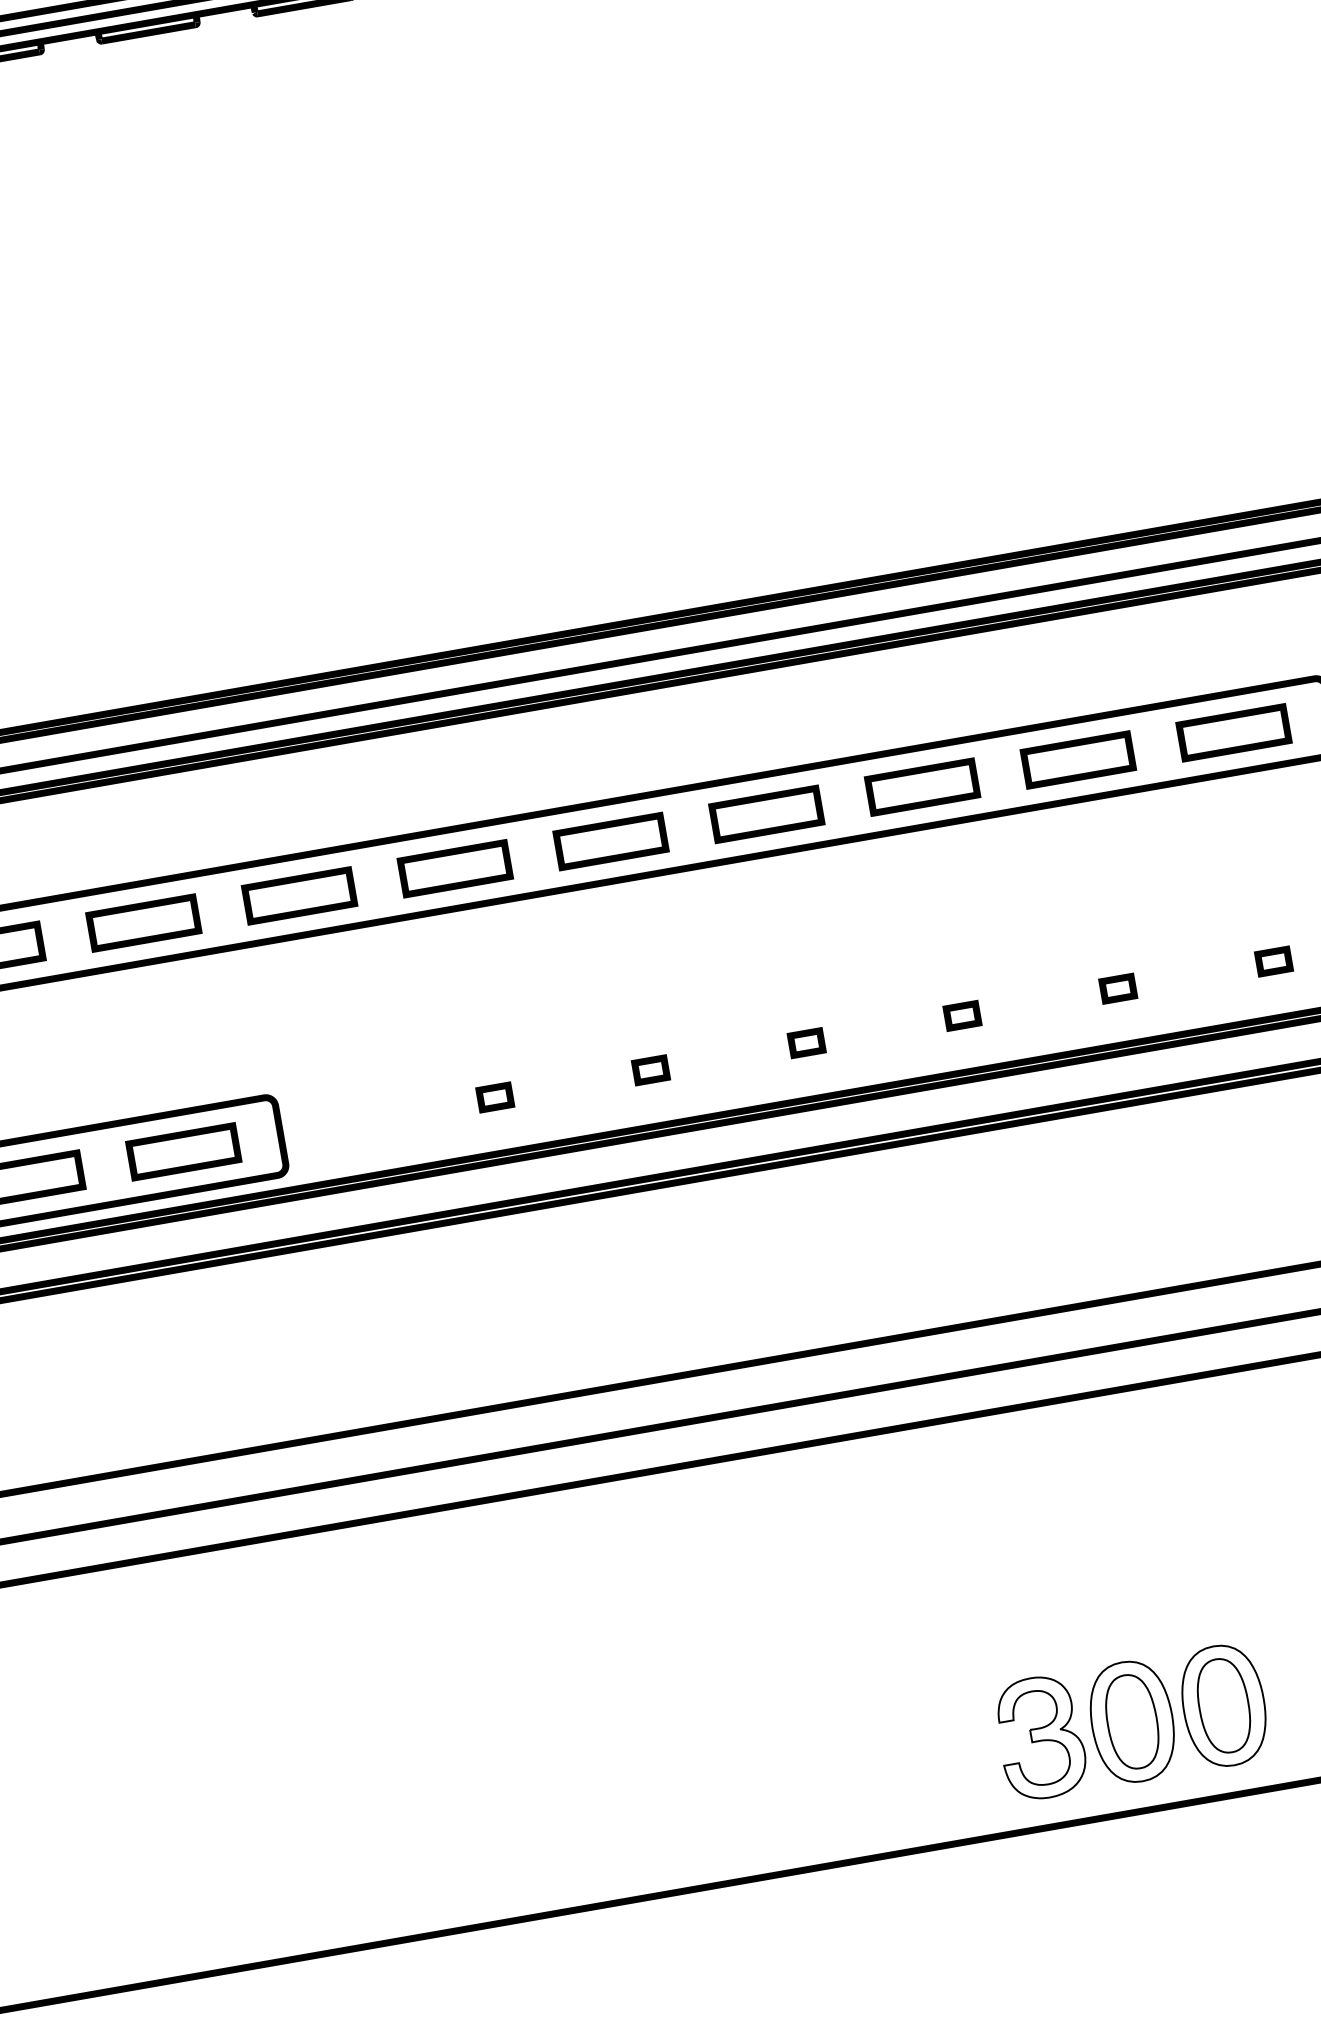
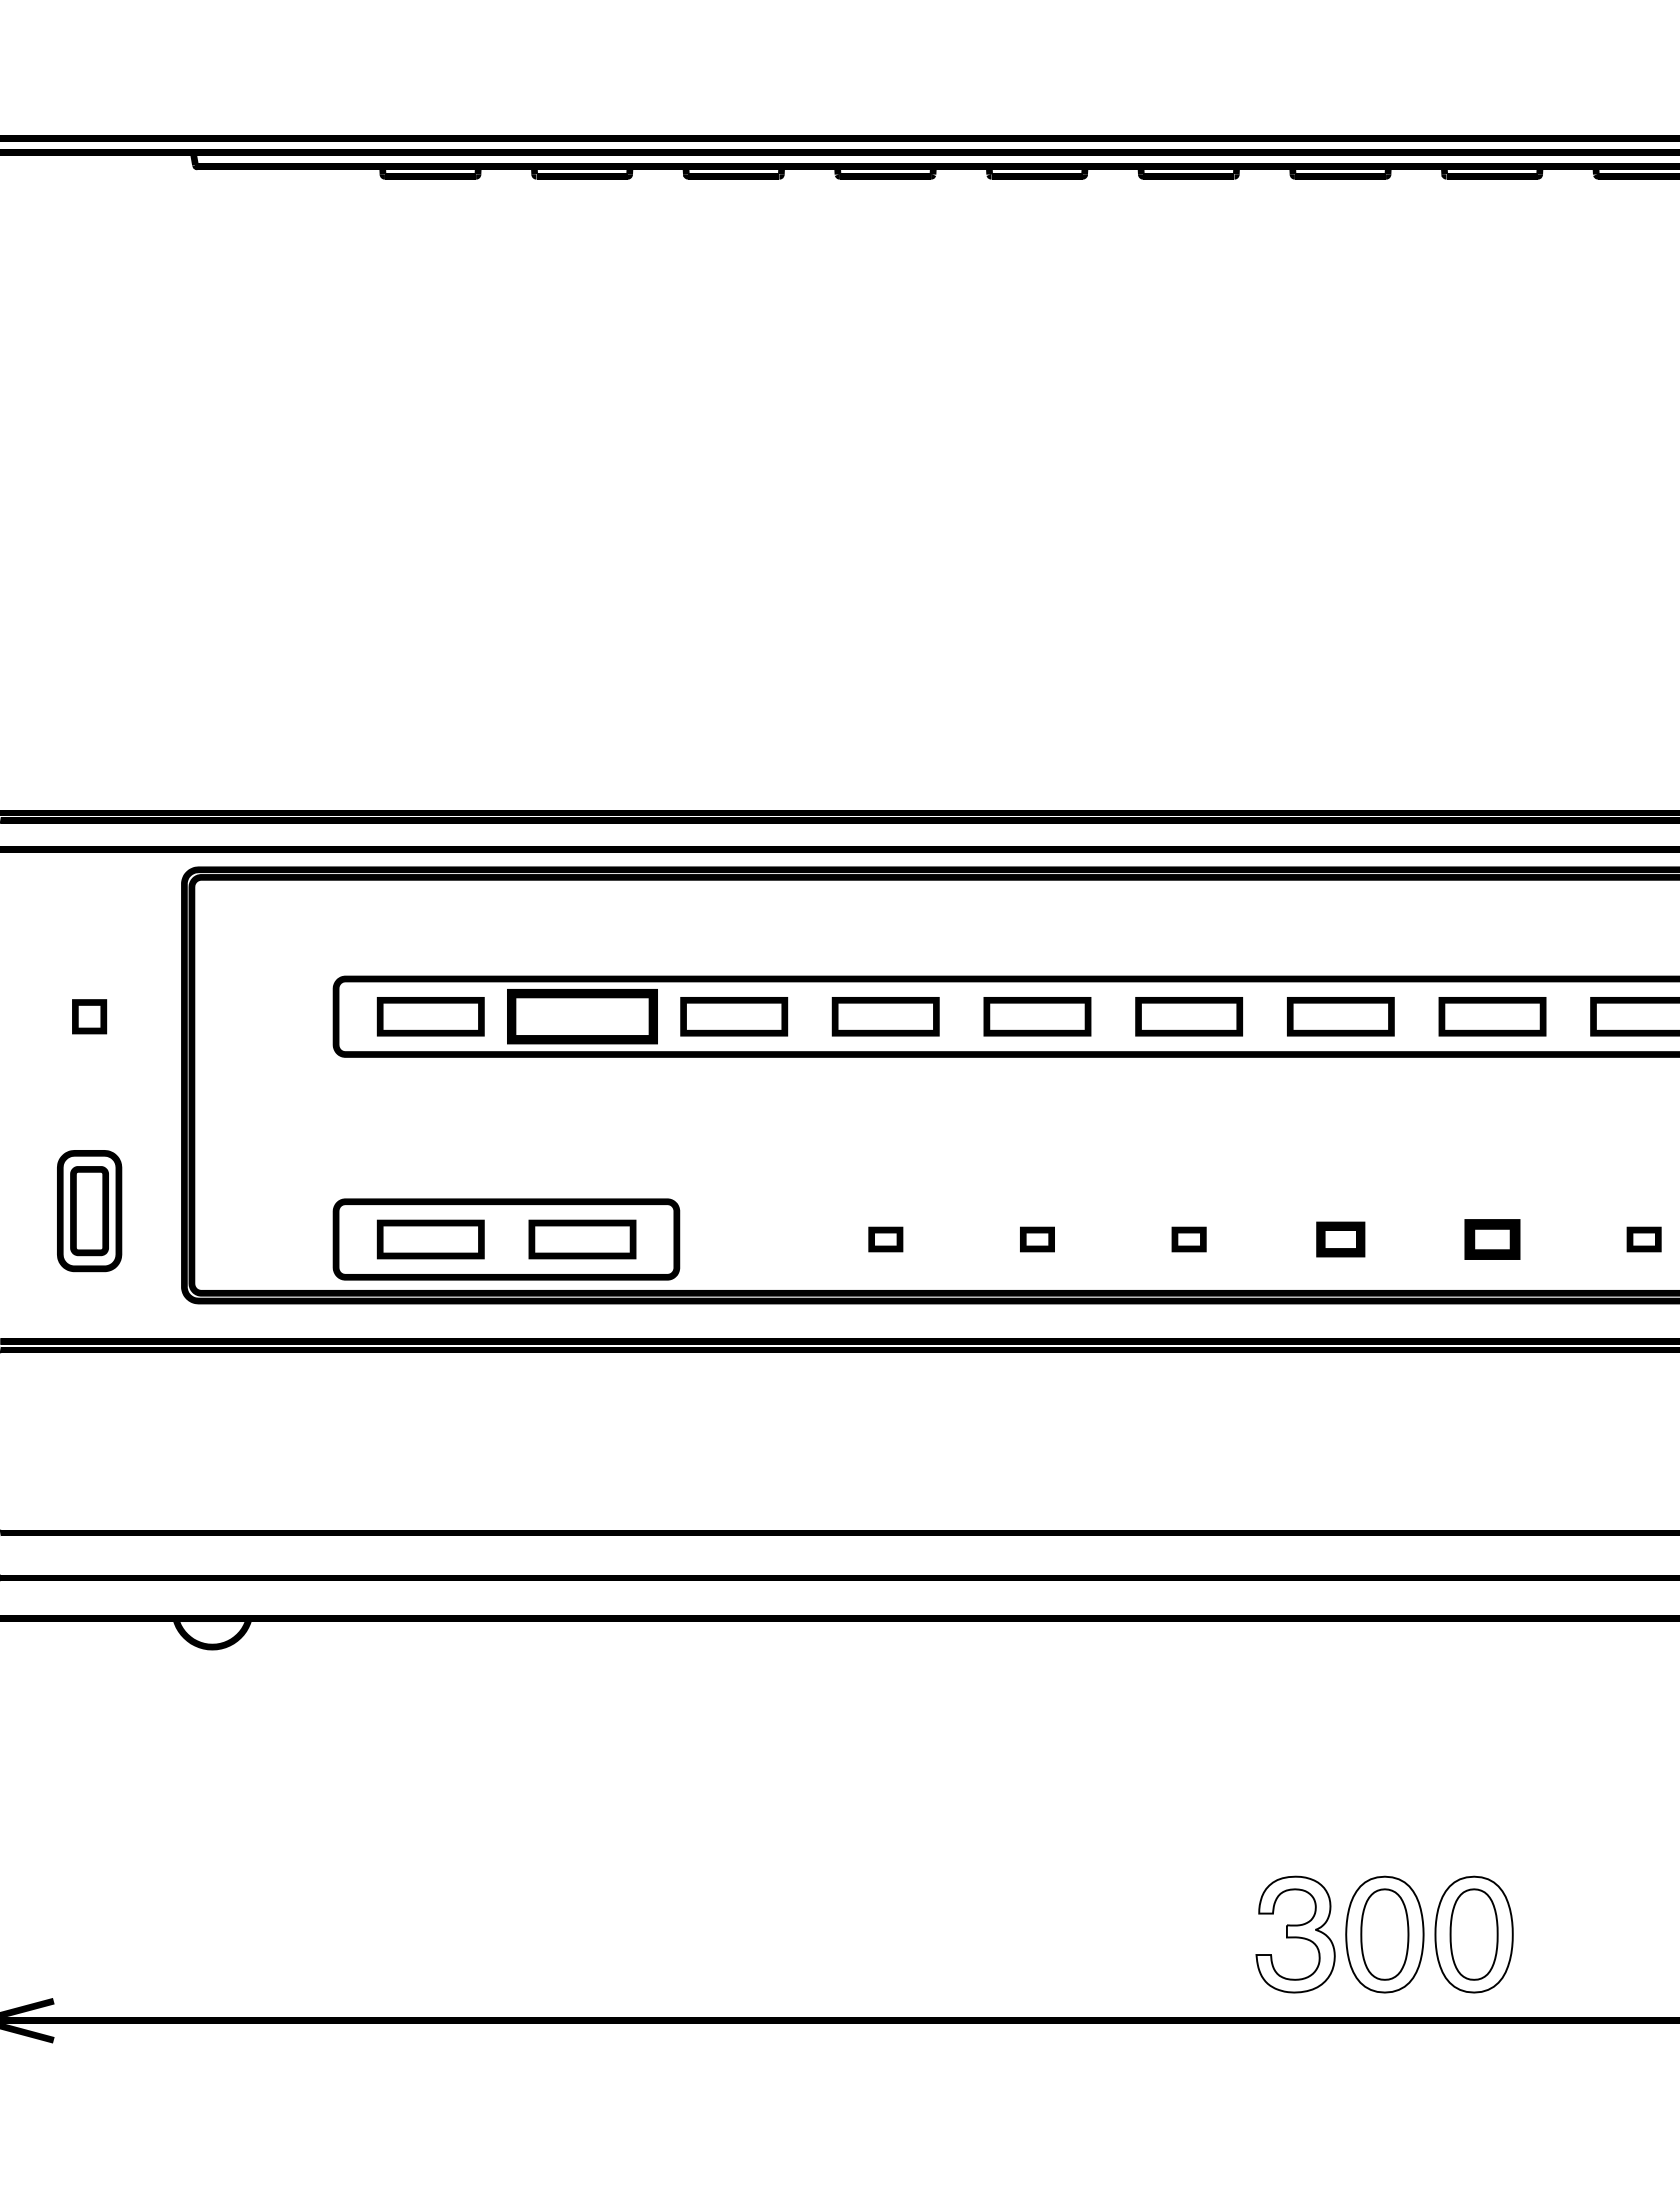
part: (143, 922) -> (582, 1016), size x1.4
part: (1118, 988) -> (1492, 1239), size x1.6
part: (962, 1015) -> (1340, 1239), size x1.4

